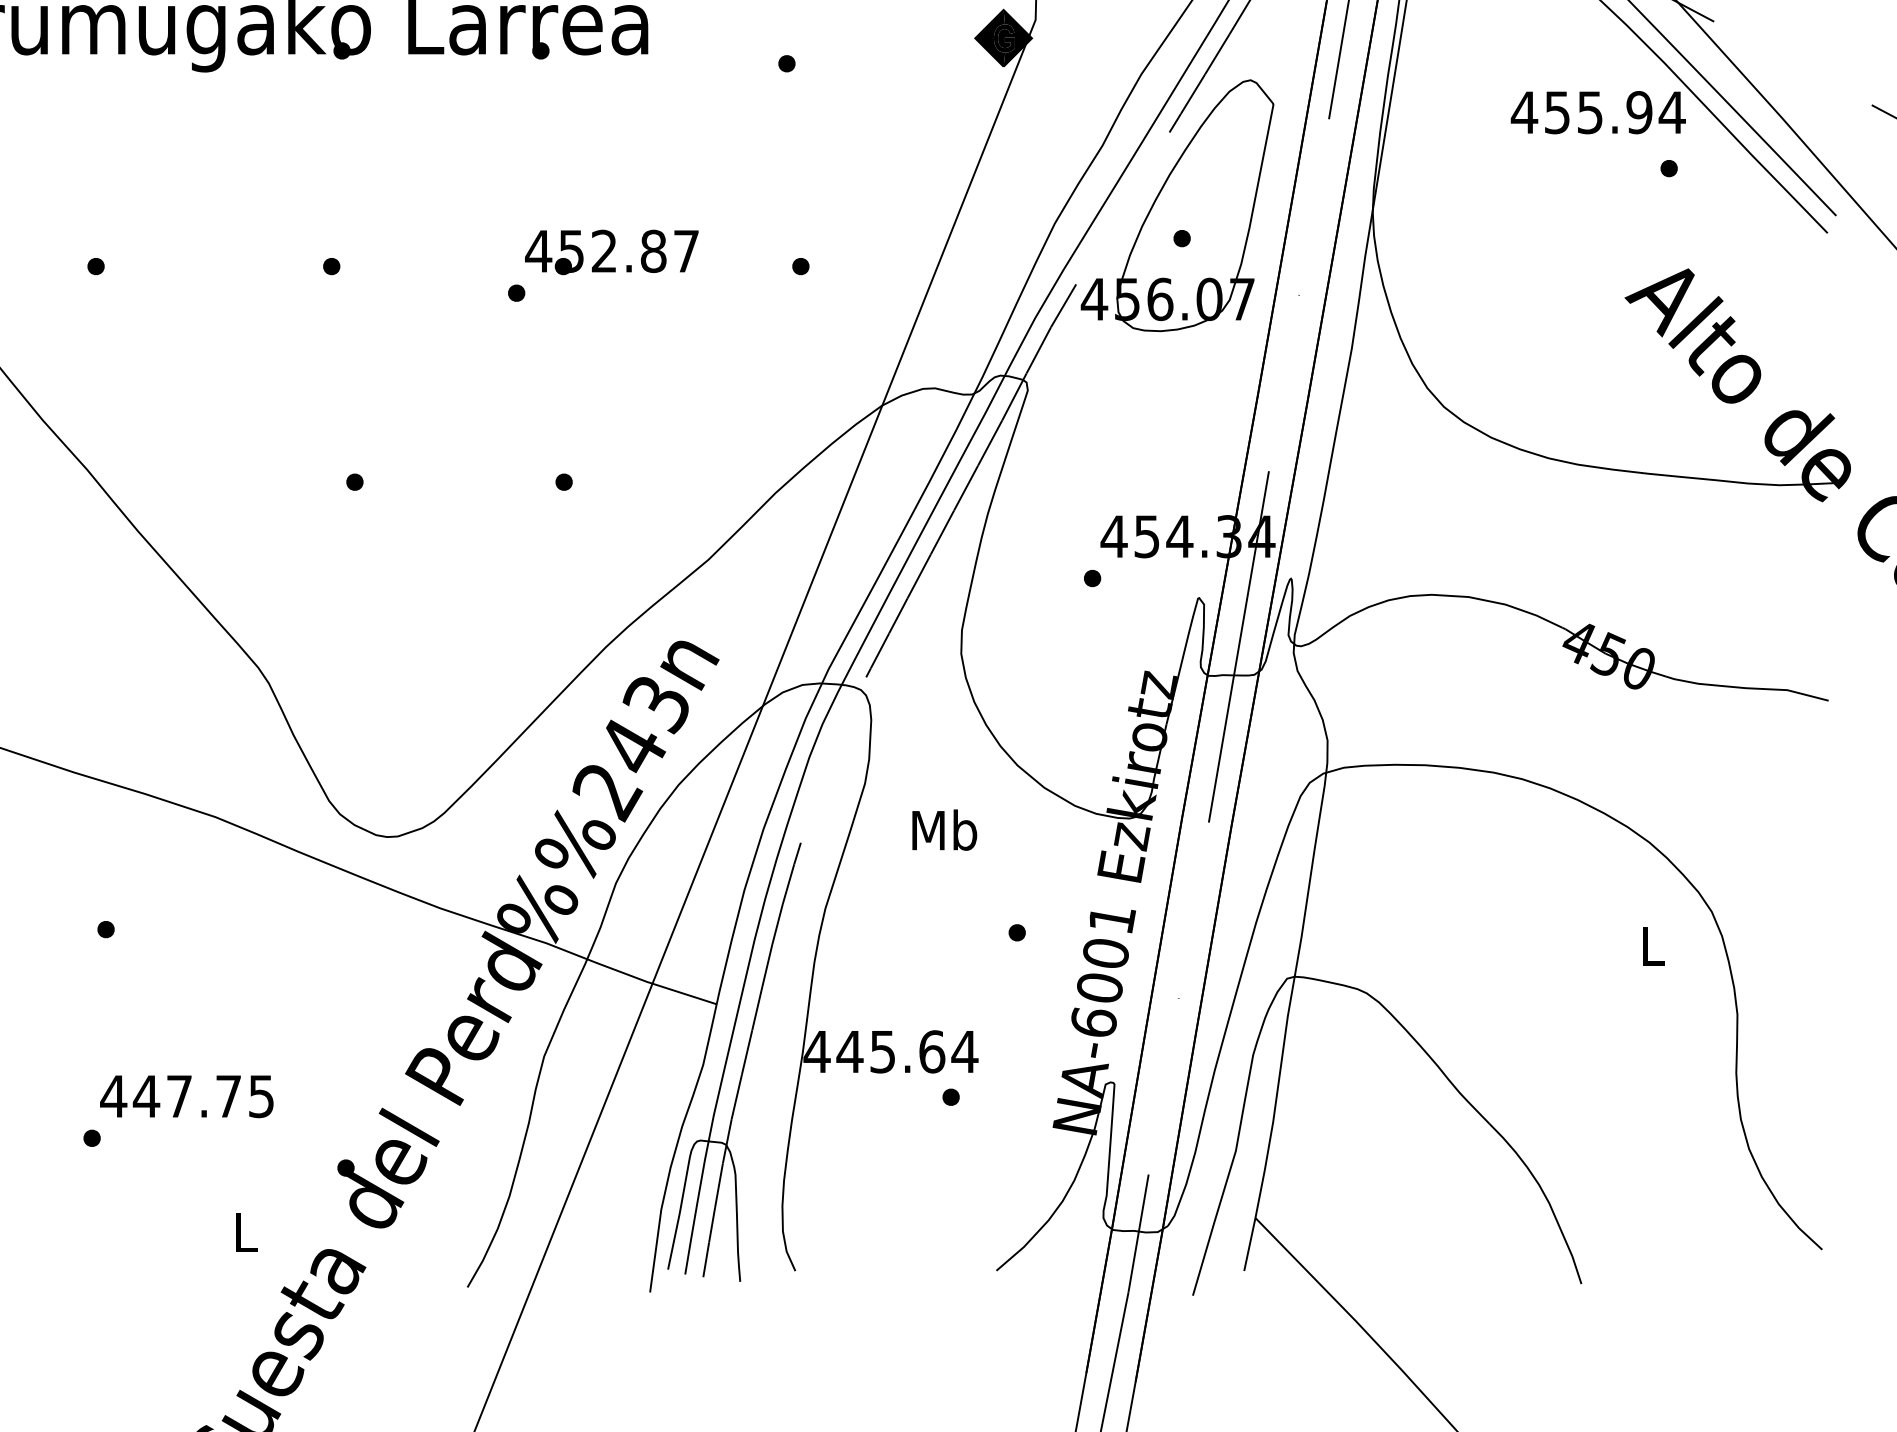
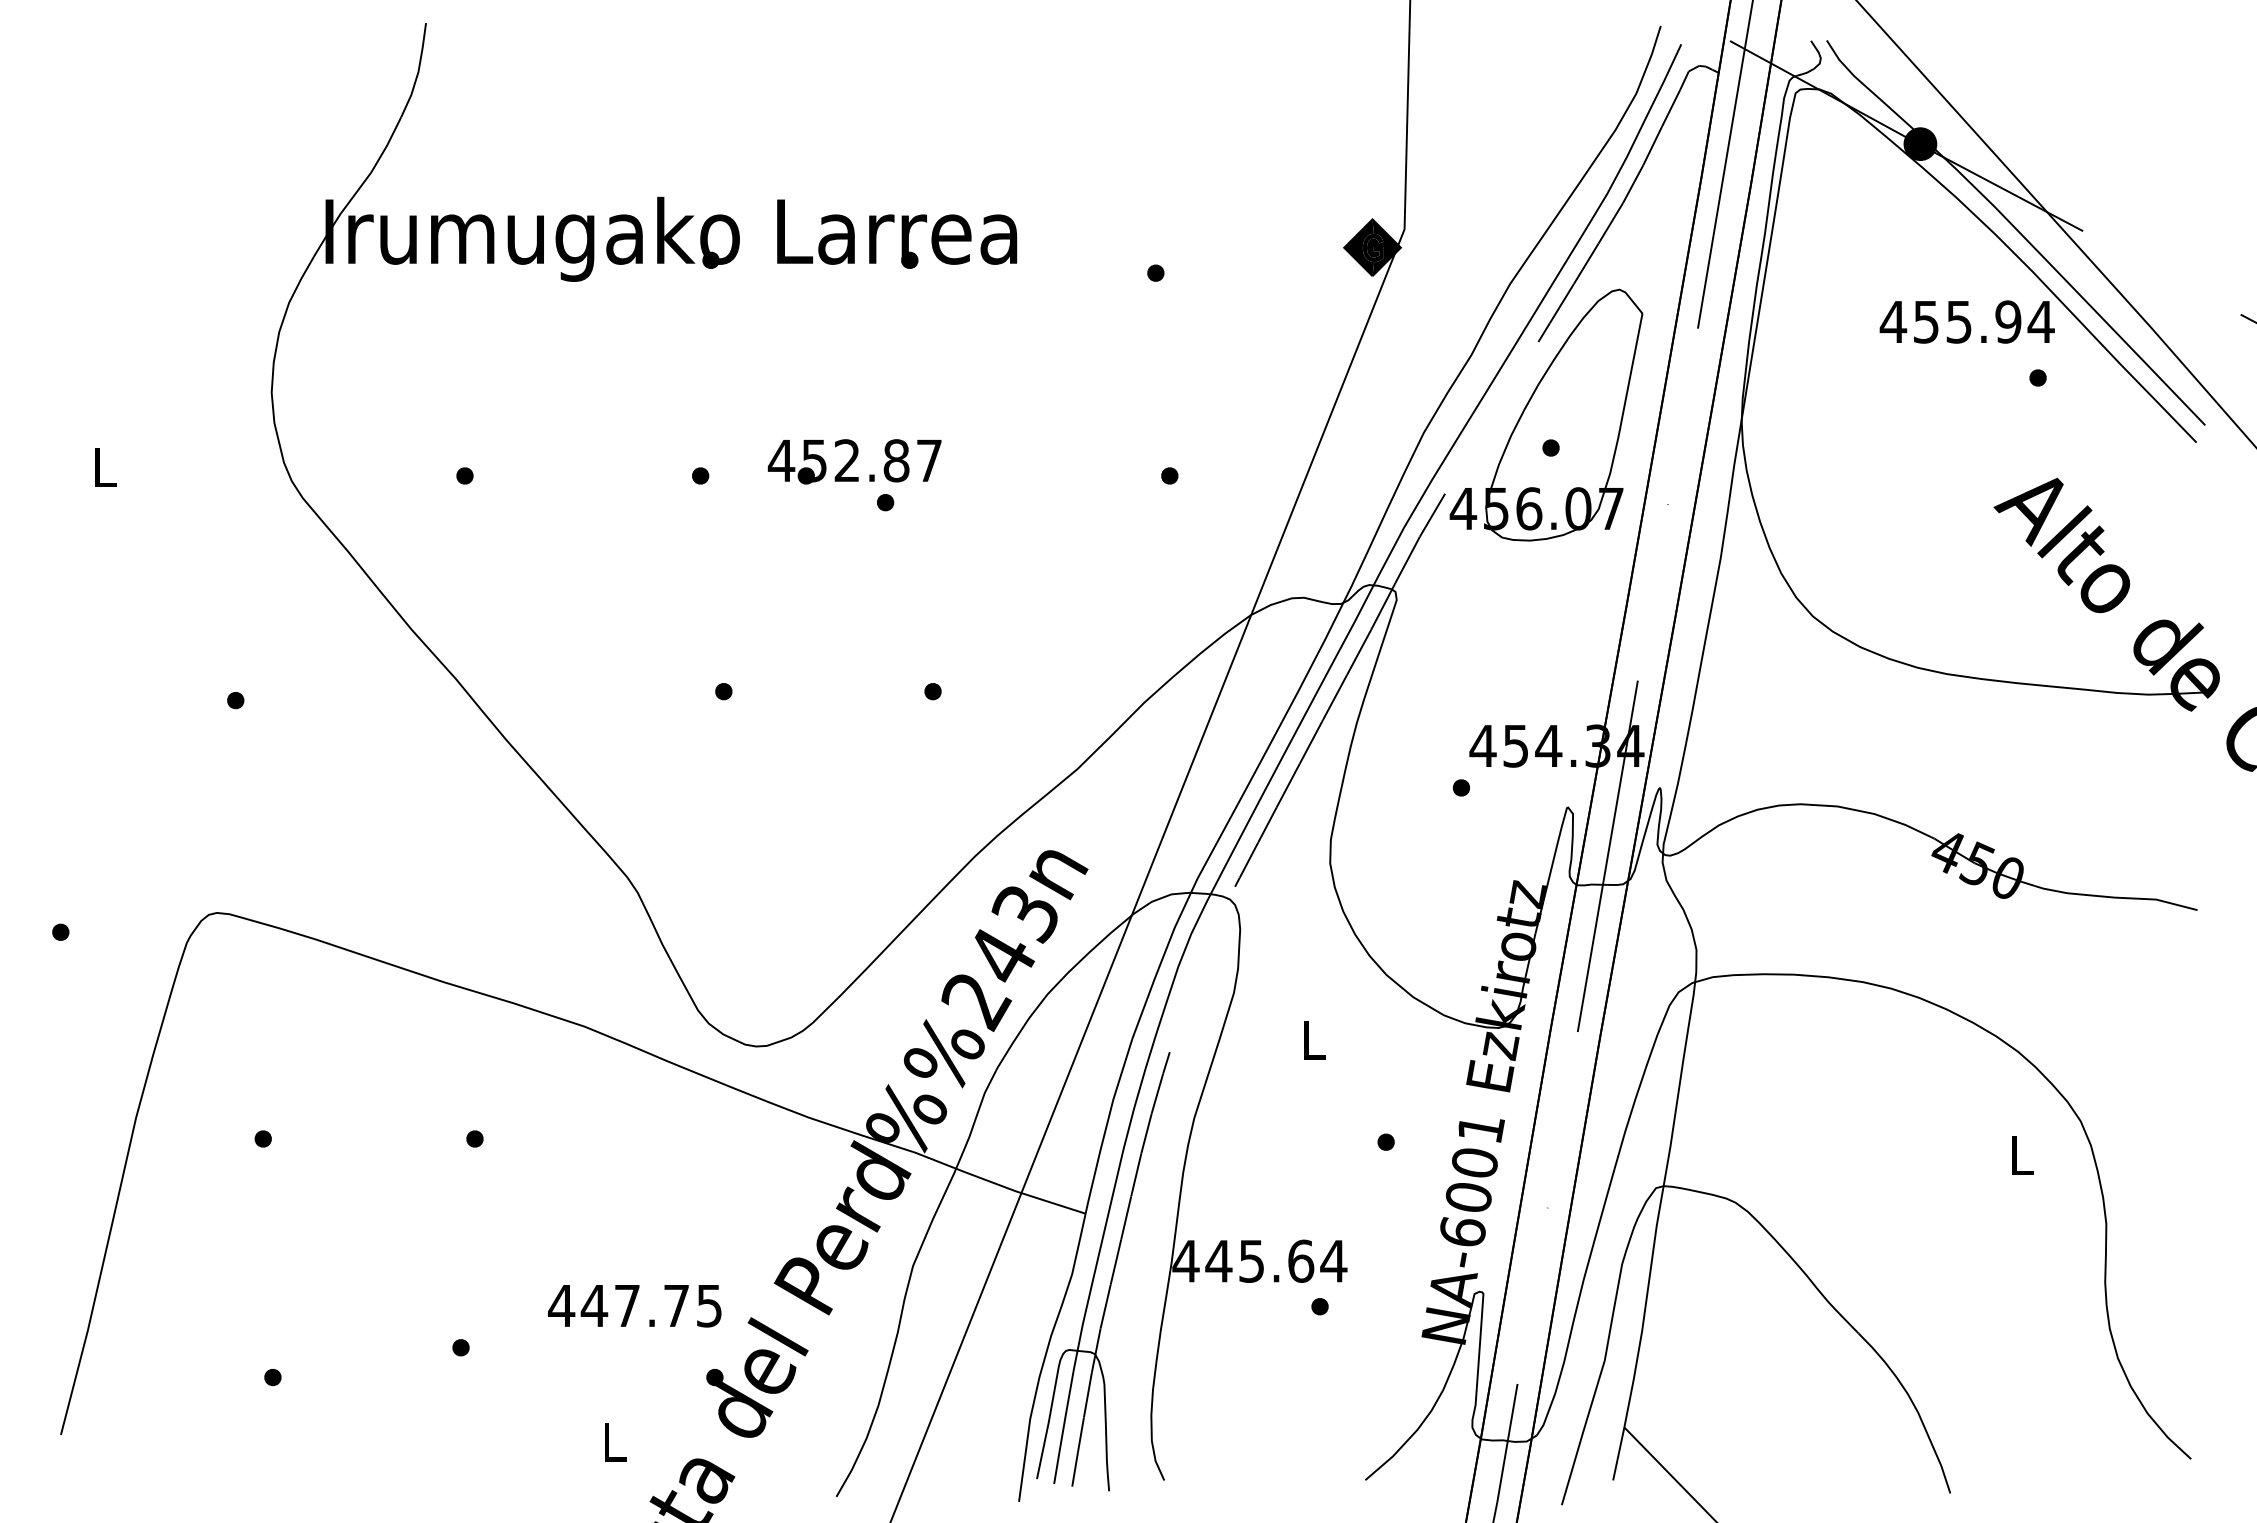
text: (611, 252) -> (854, 461), moved
text: (944, 830) -> (1313, 1039), Mb -> L
text: (186, 1097) -> (634, 1306), moved

